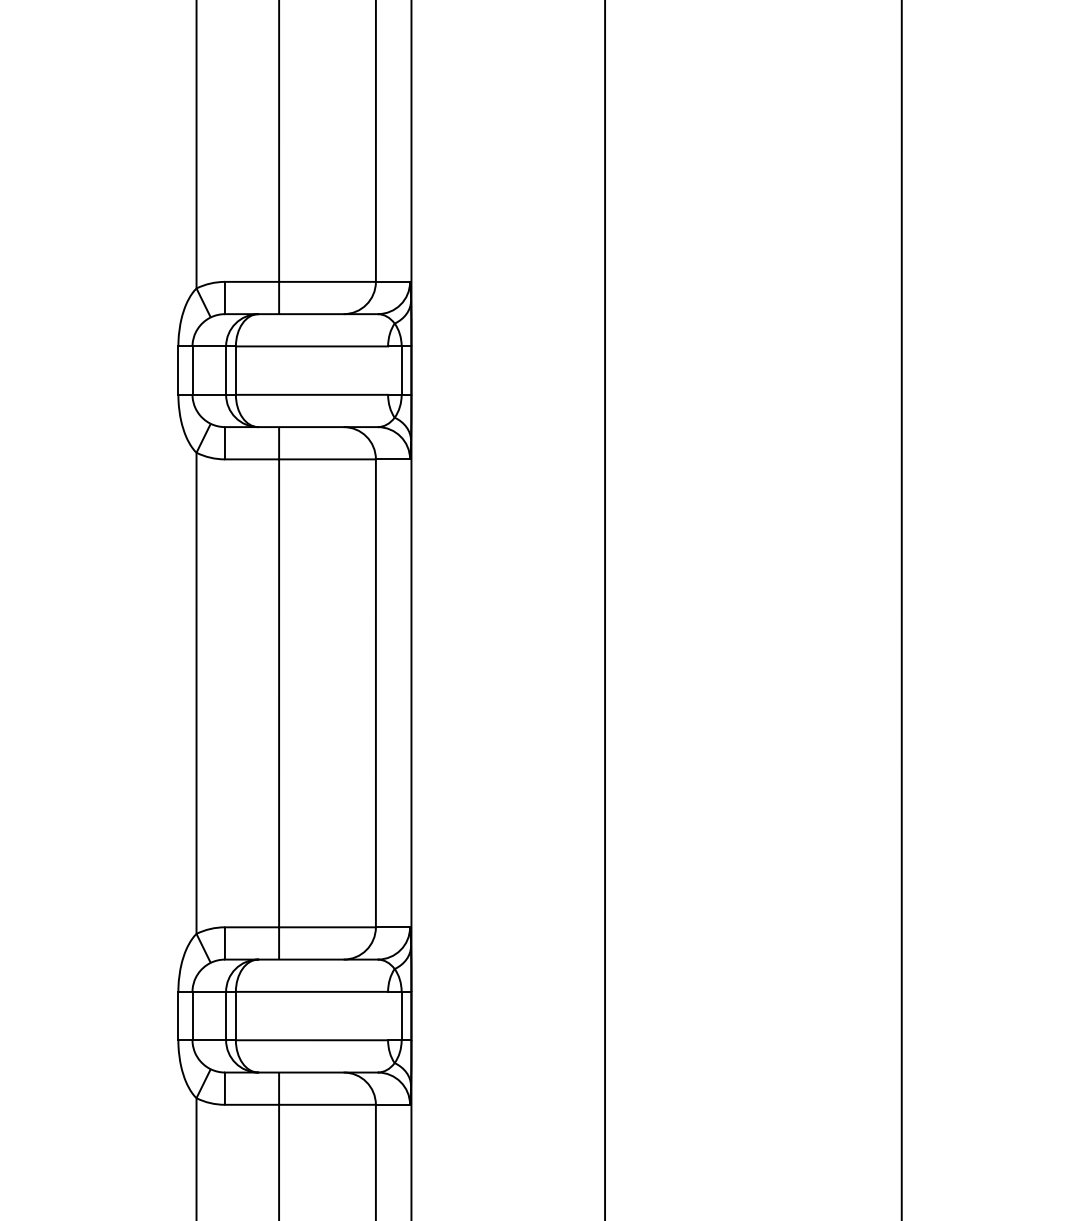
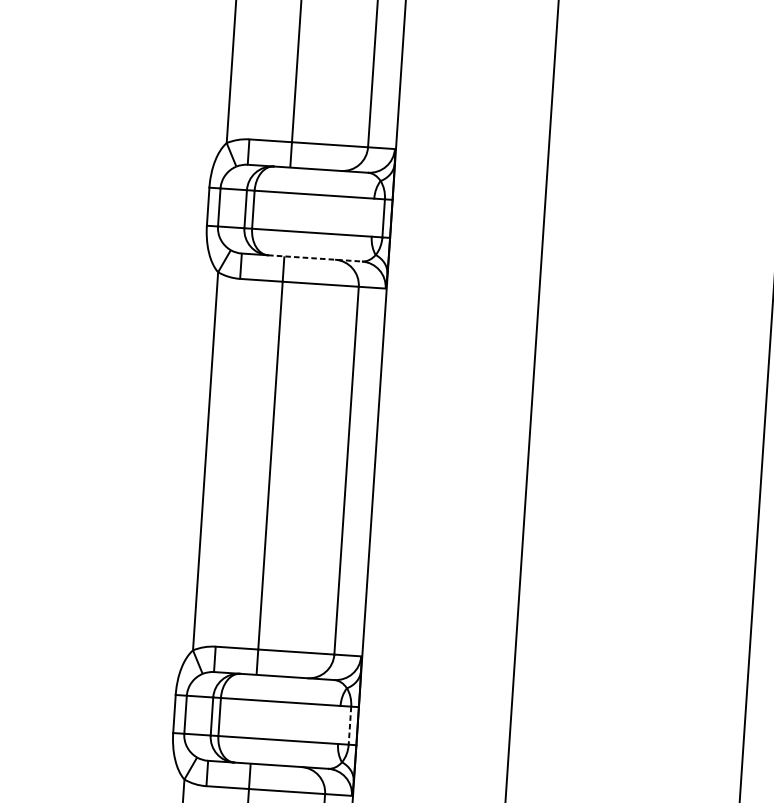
line: (318, 427) -> (315, 258), solid -> dashed
line: (401, 1016) -> (349, 726), solid -> dashed

